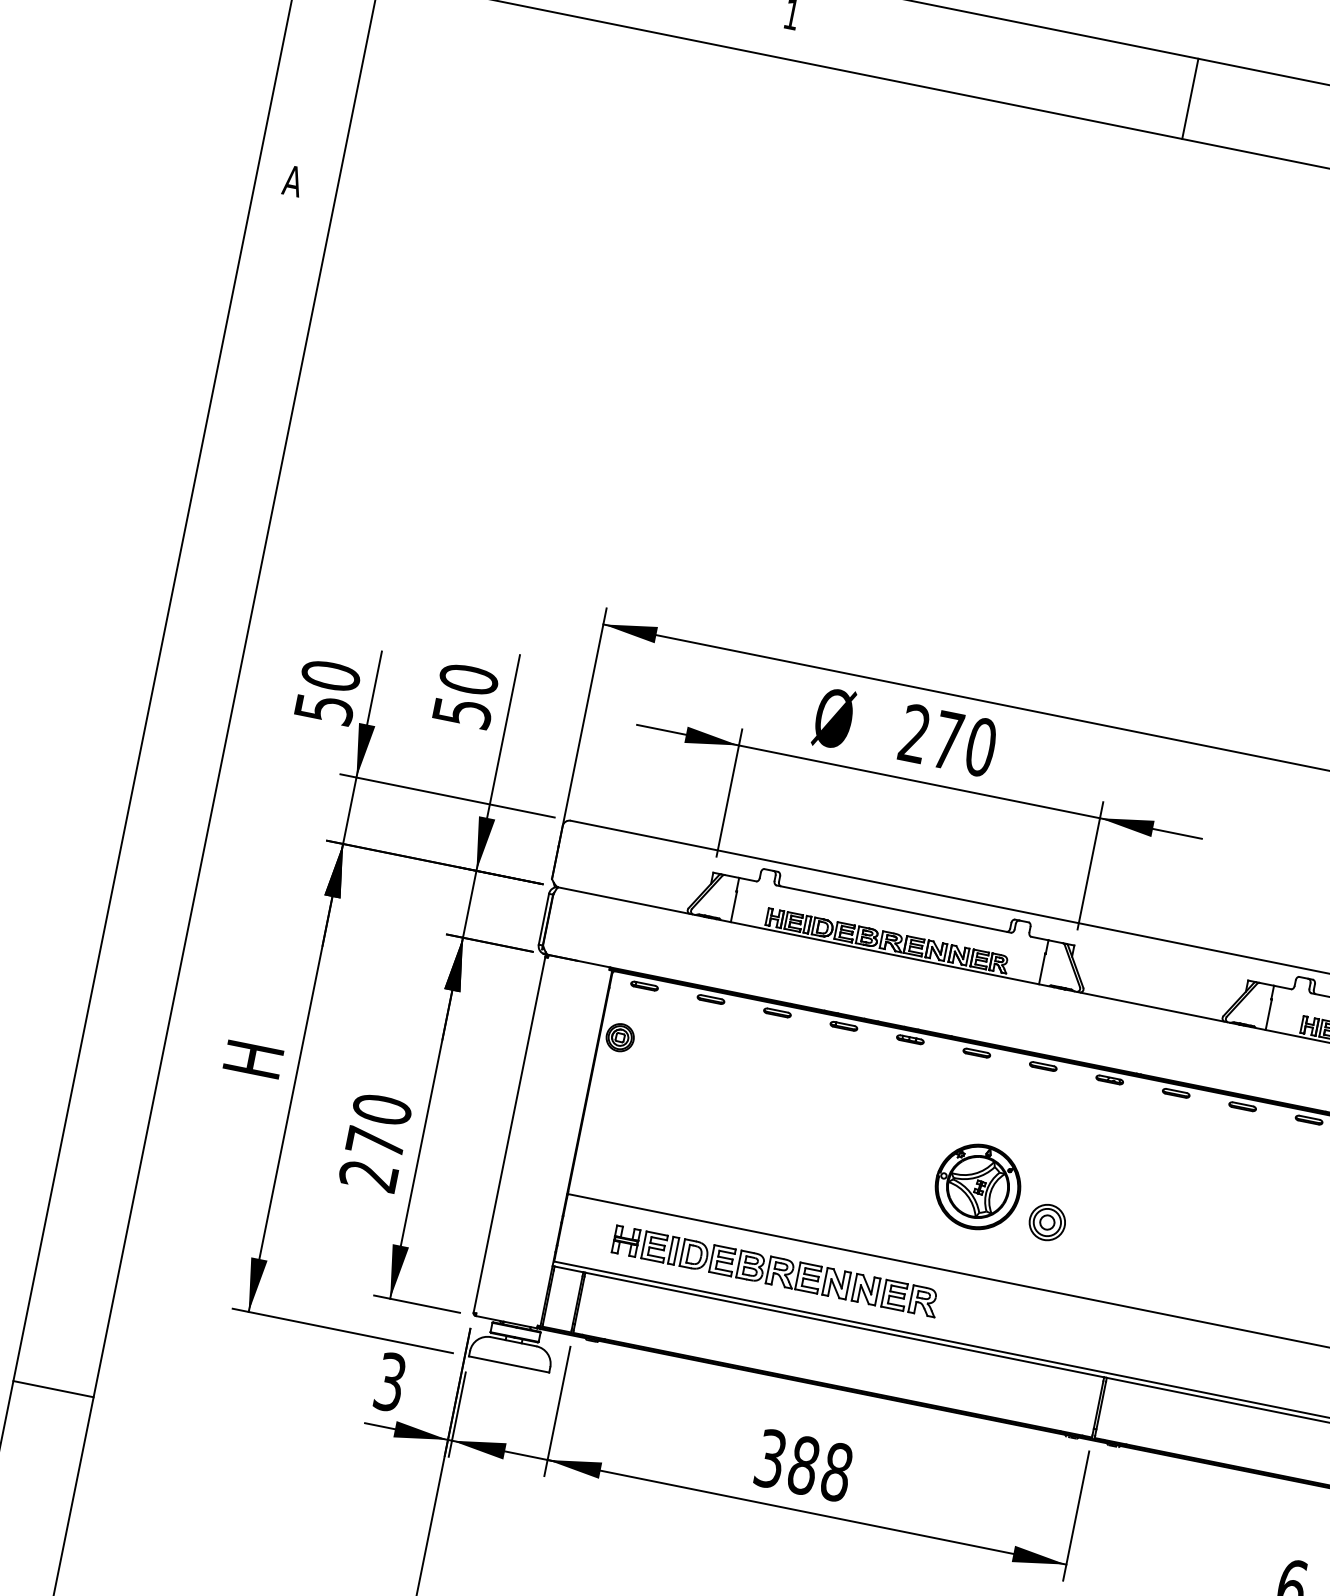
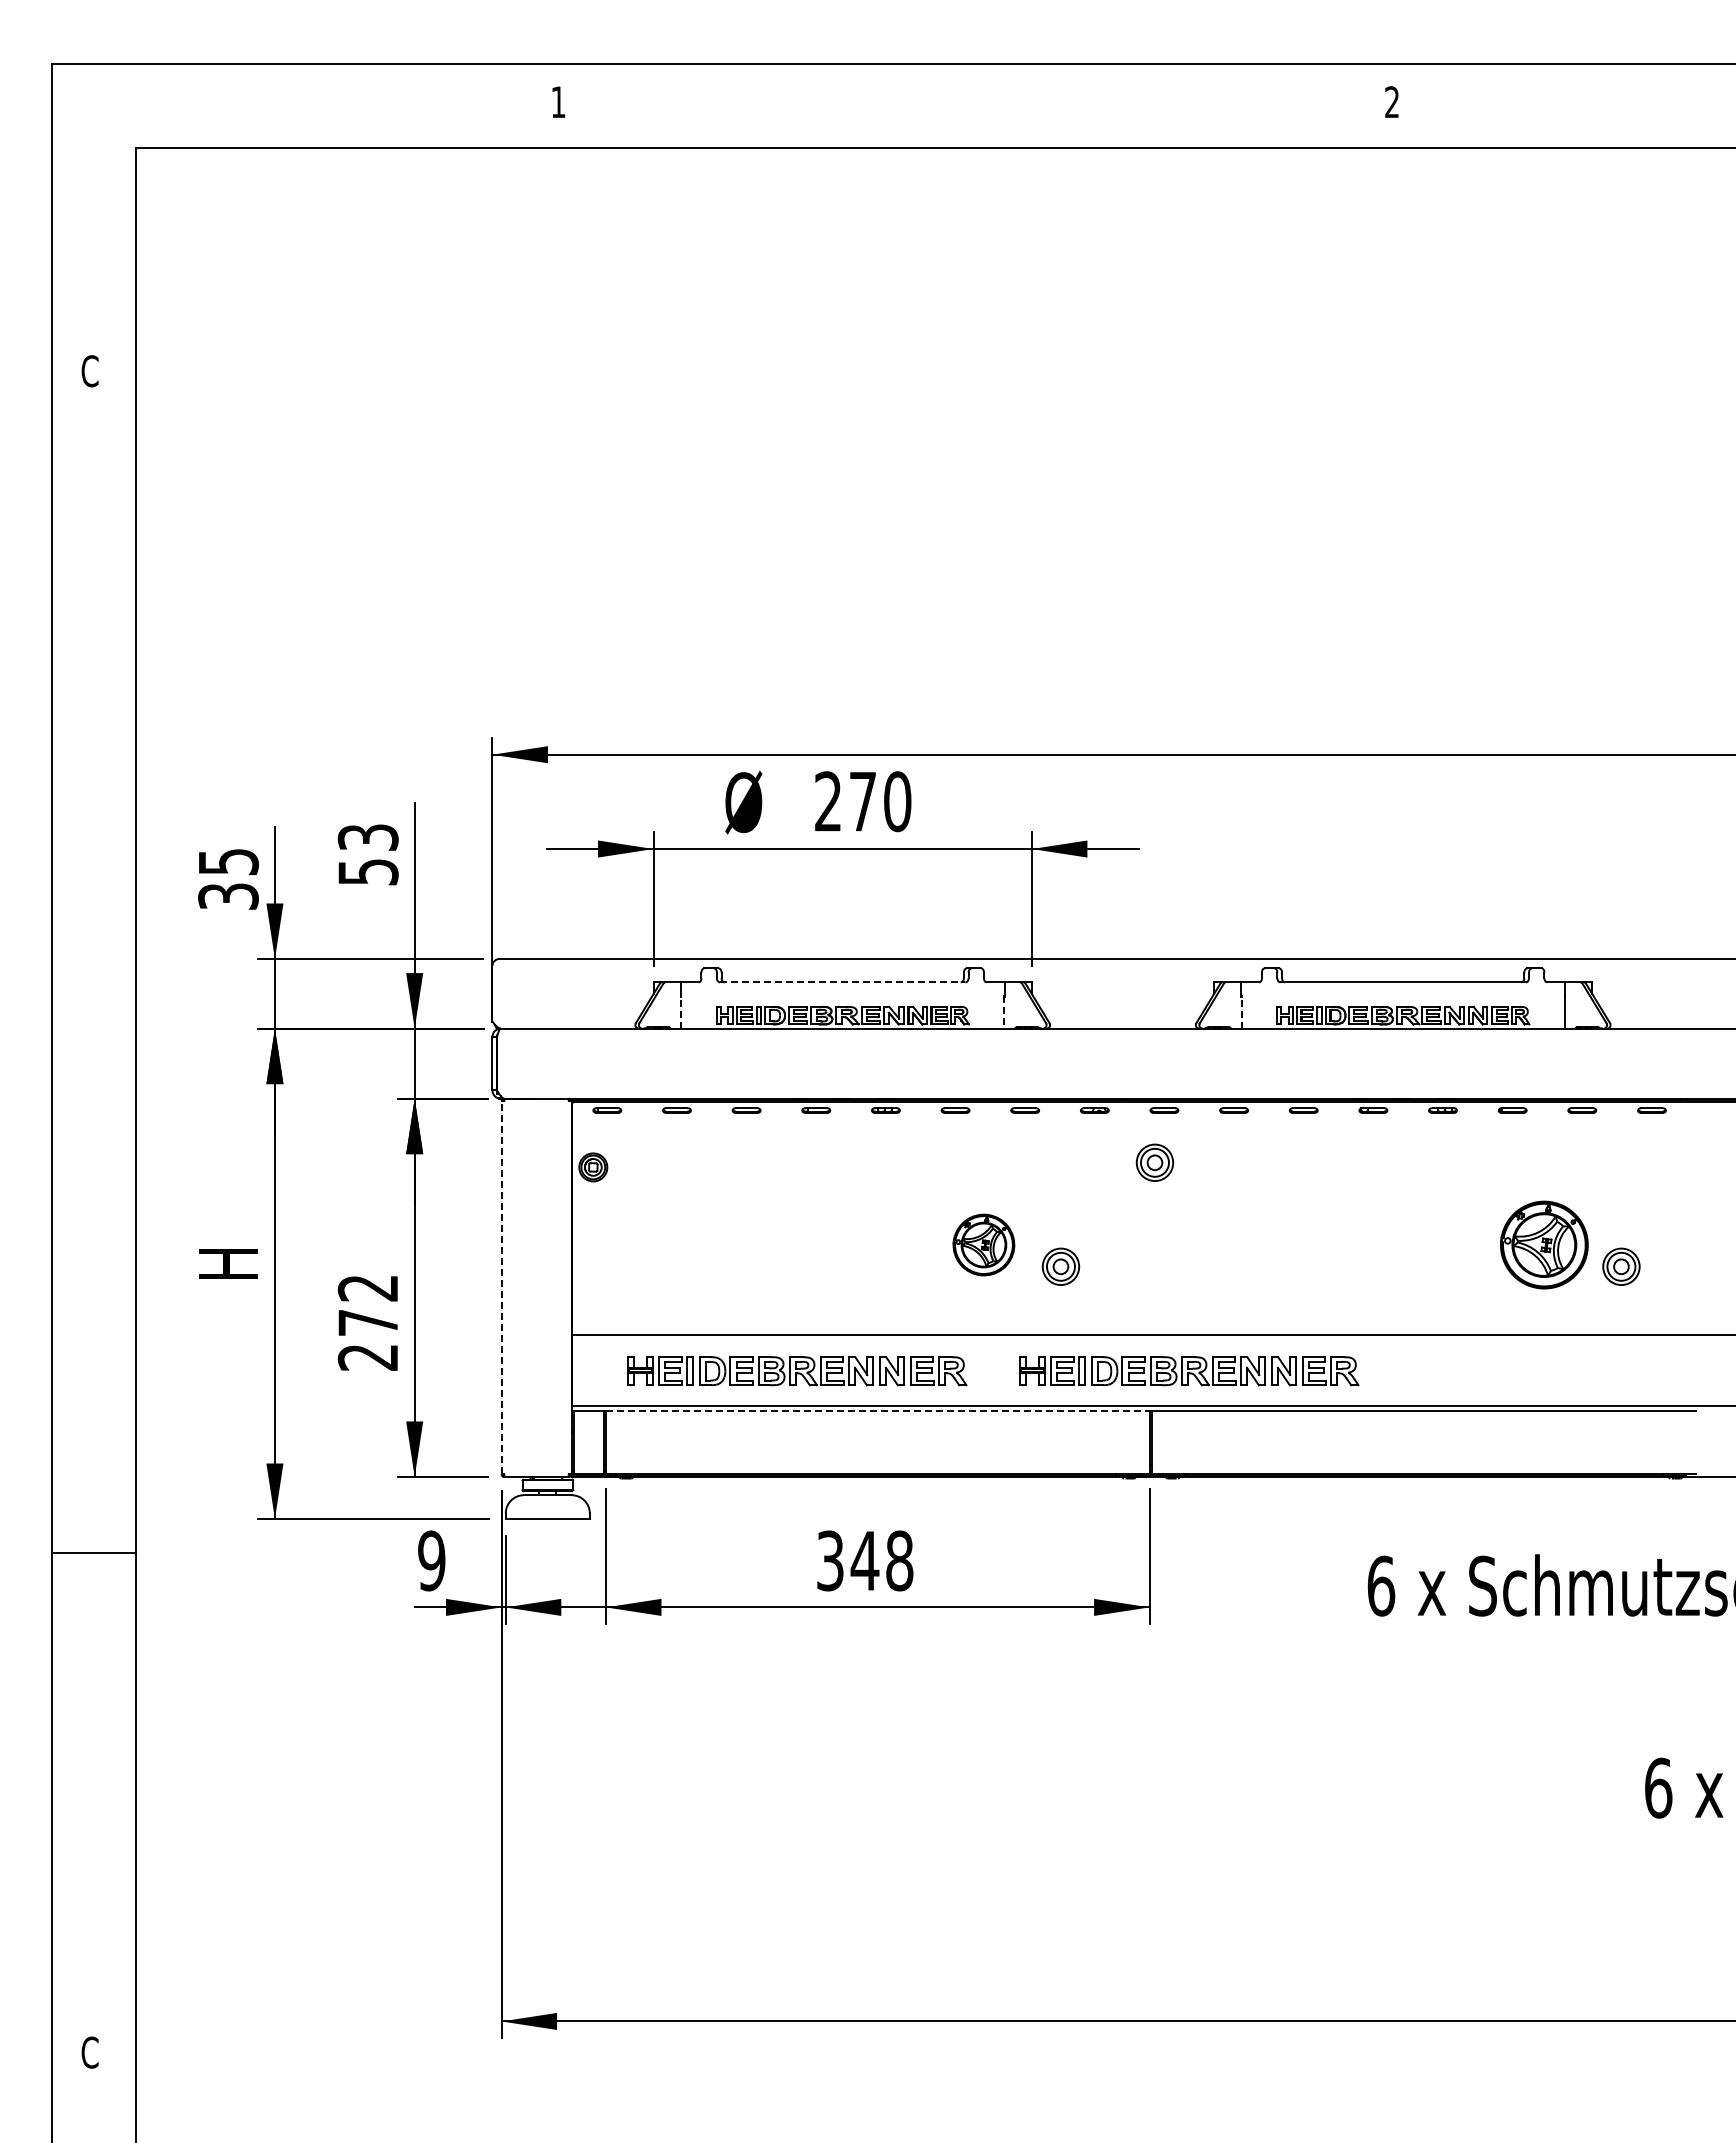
line: (1190, 99) -> (976, 106), removed
text: (292, 181) -> (89, 371), A -> C
text: (468, 679) -> (367, 837), 50 -> 53
text: (327, 691) -> (228, 878), 50 -> 35
line: (734, 906) -> (681, 1012), solid -> dashed
line: (893, 909) -> (842, 982), solid -> dashed
line: (1042, 968) -> (1004, 1012), solid -> dashed
line: (1268, 1014) -> (1241, 1012), solid -> dashed
text: (381, 1108) -> (367, 1287), 270 -> 272
line: (509, 1134) -> (501, 1287), solid -> dashed
part: (1156, 1140) -> (1154, 1162), added
part: (977, 1186) -> (983, 1244), size x0.7
line: (844, 1325) -> (877, 1411), solid -> dashed
part: (1149, 1347) -> (1189, 1371), added
text: (390, 1381) -> (431, 1560), 3 -> 9
line: (53, 1389) -> (94, 1553), moved
text: (803, 1464) -> (864, 1560), 388 -> 348

